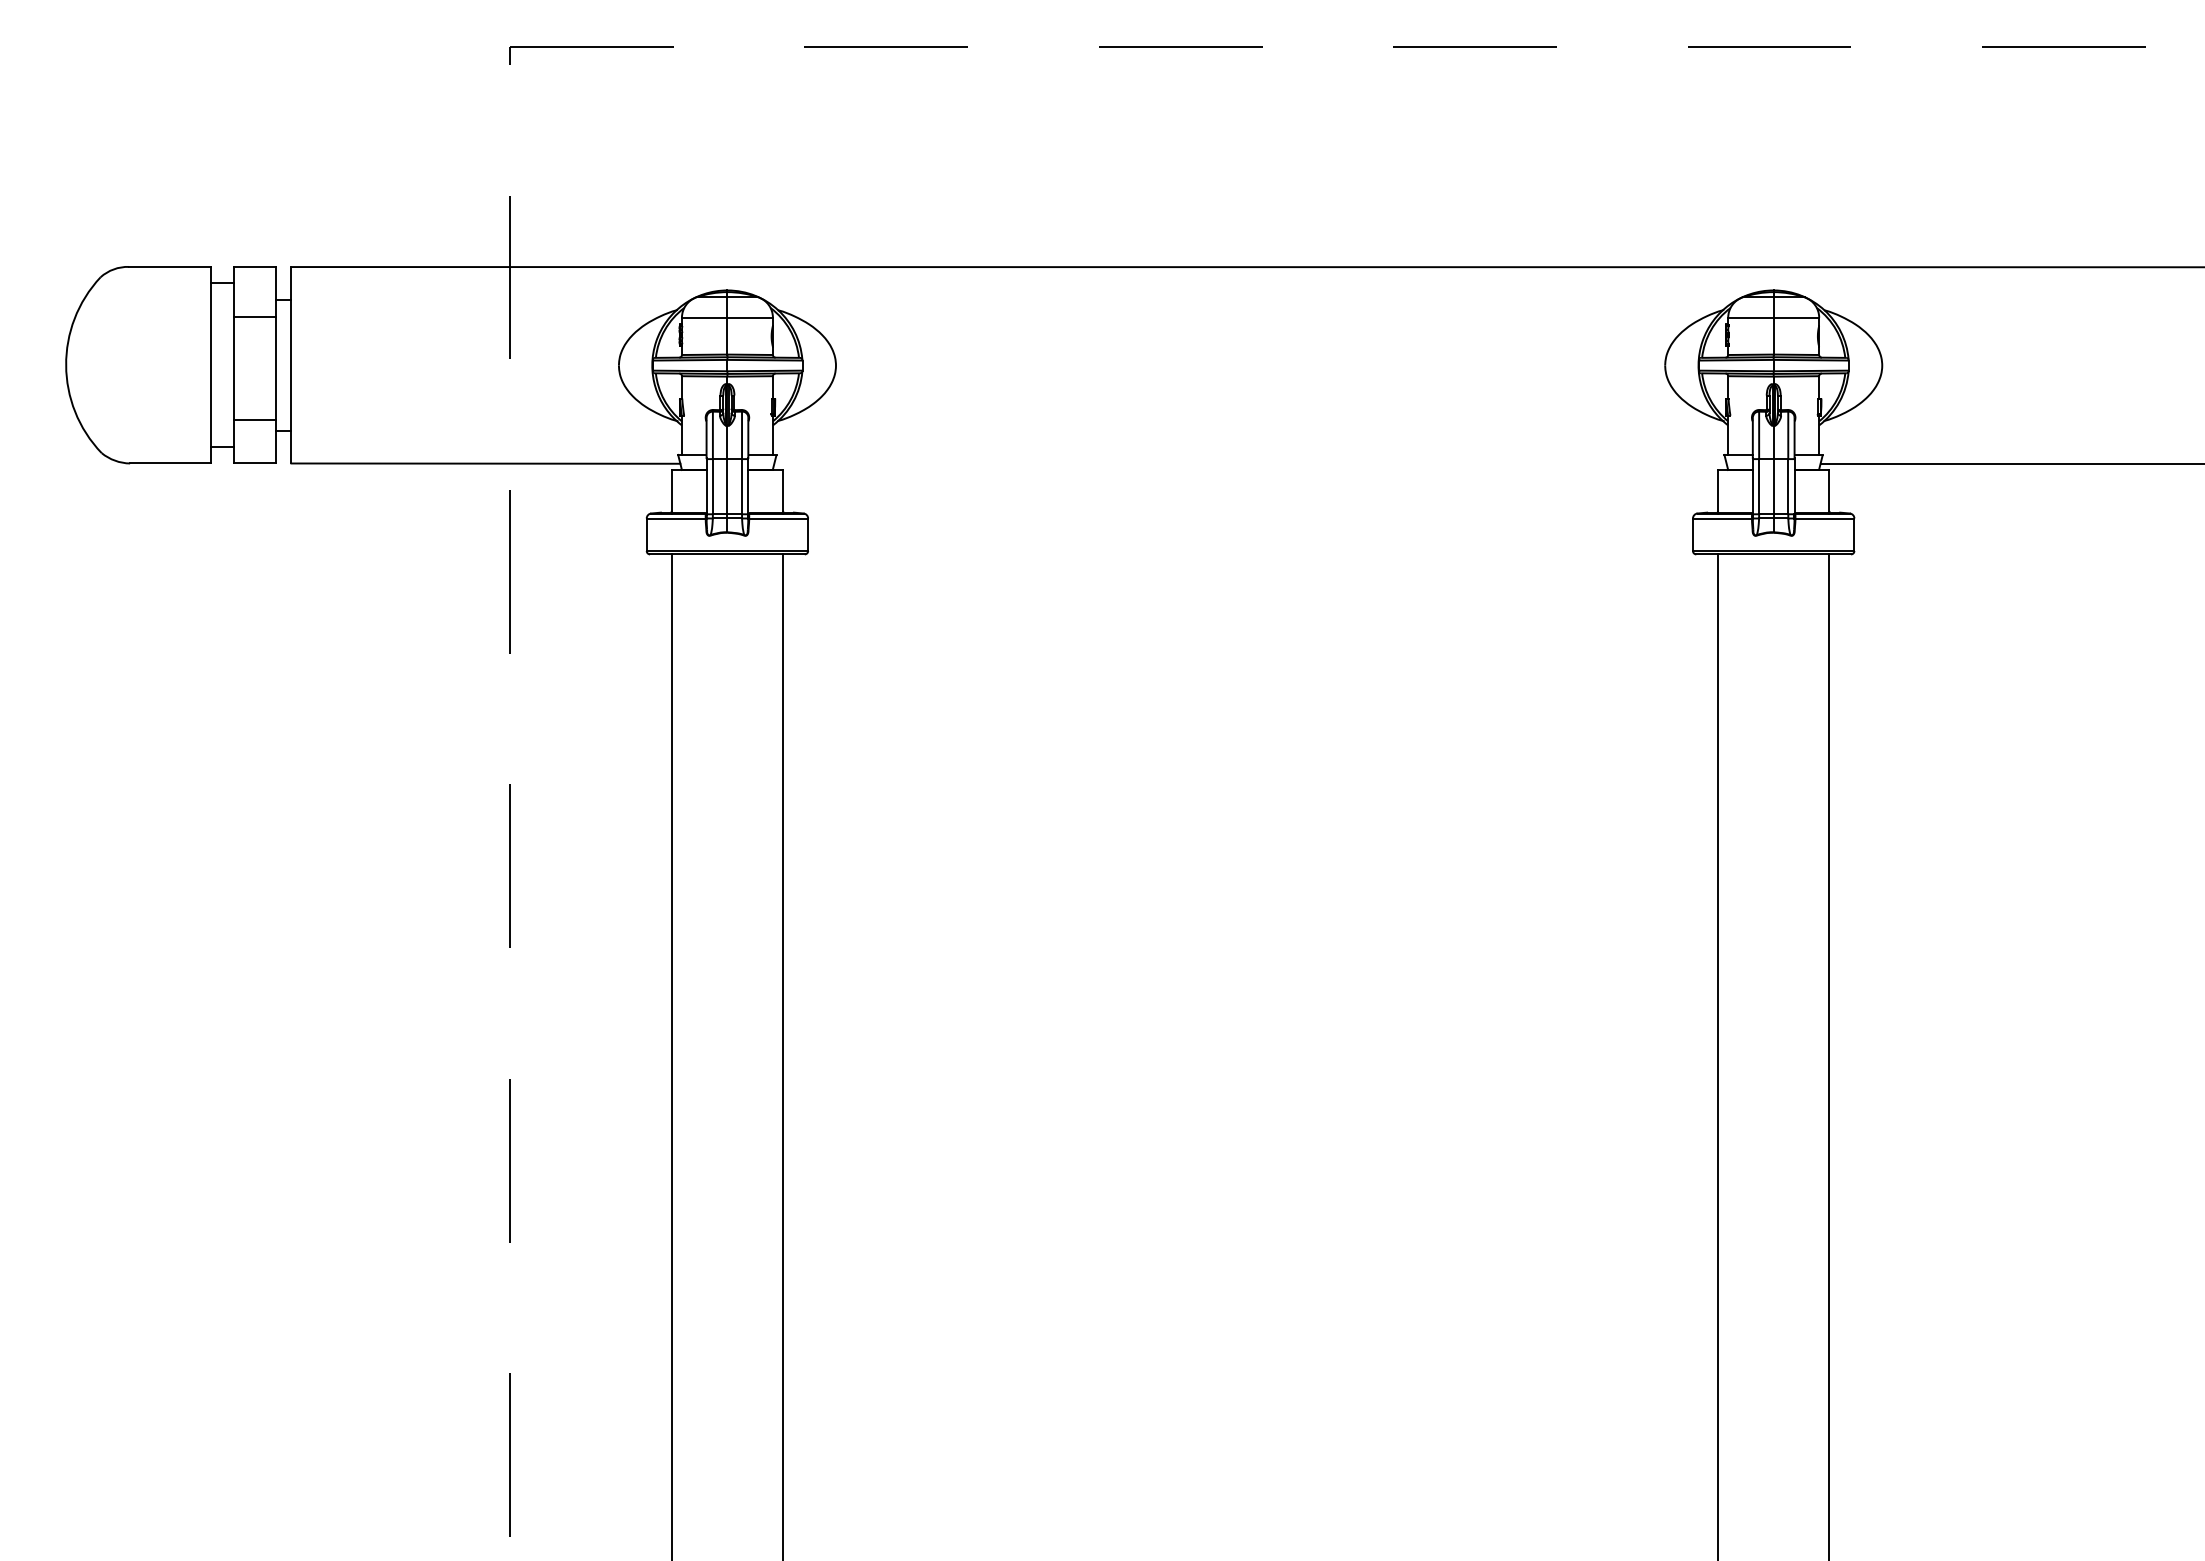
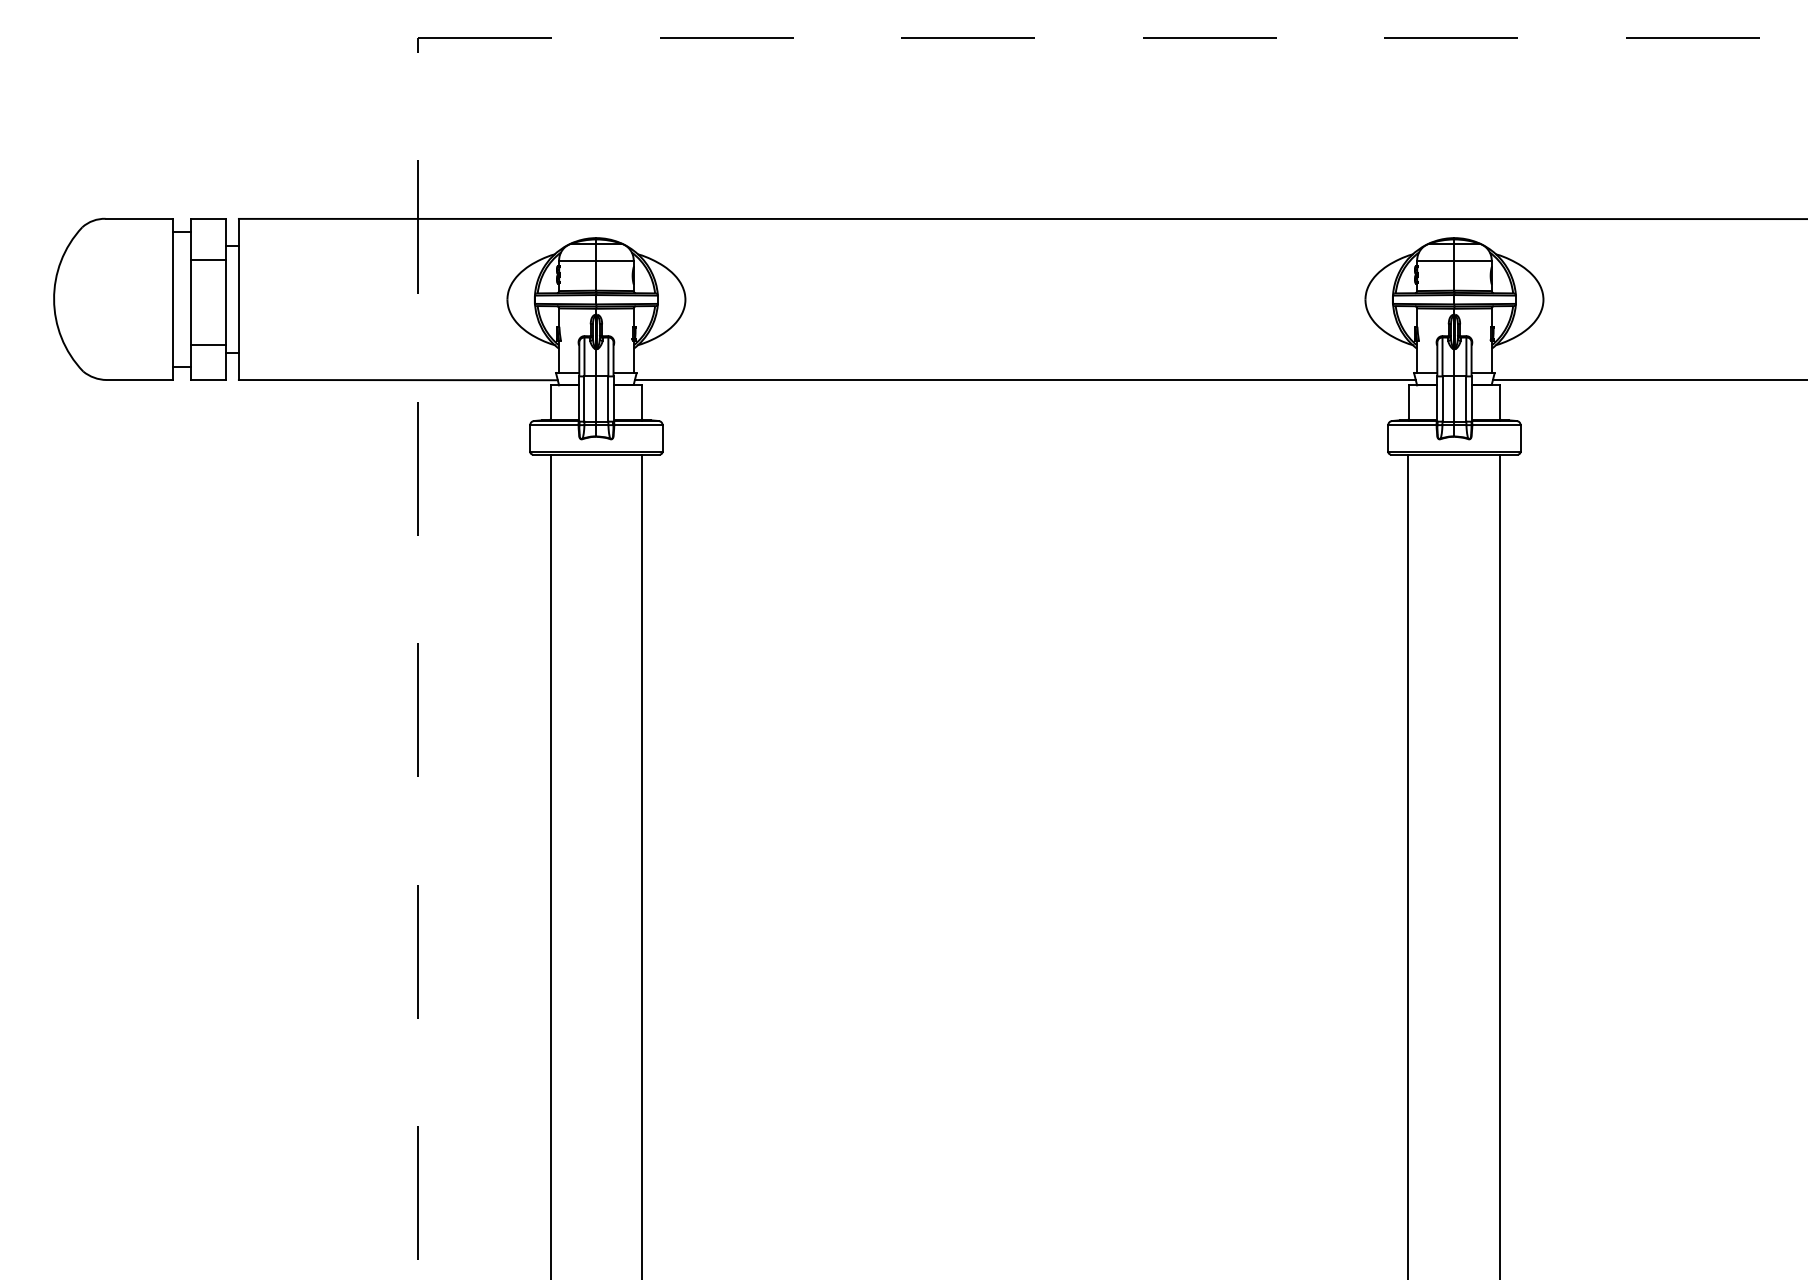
line: (1250, 463) -> (1025, 380), added

